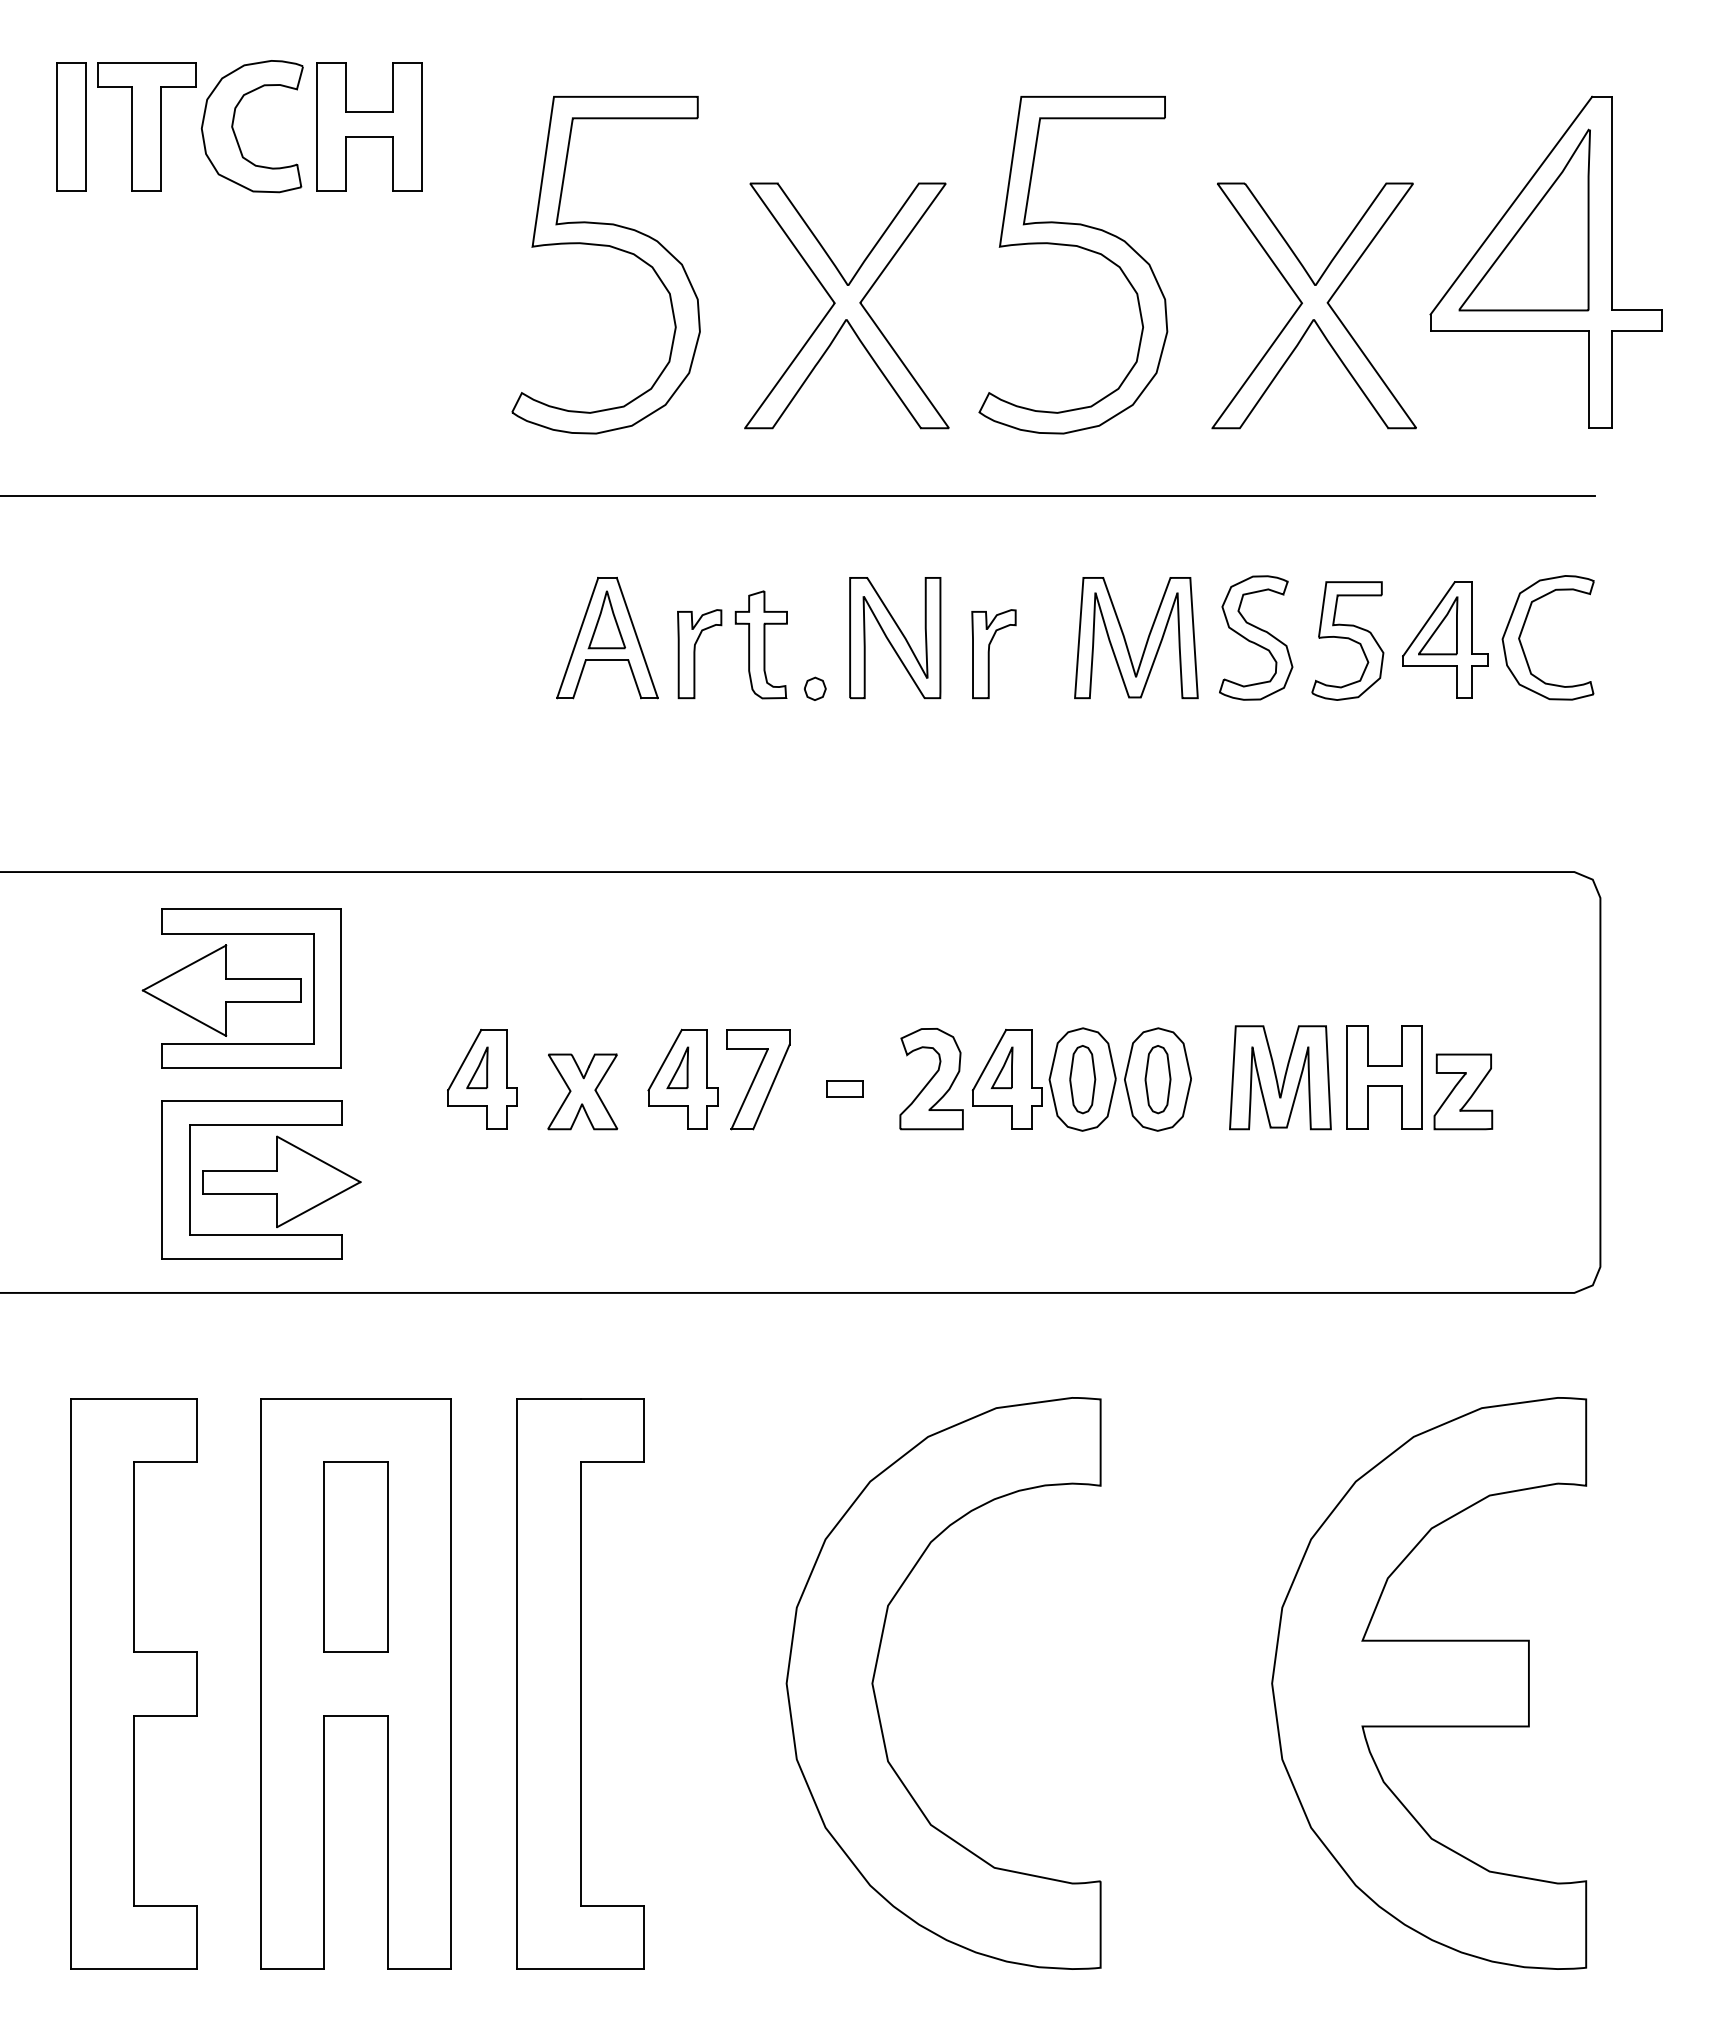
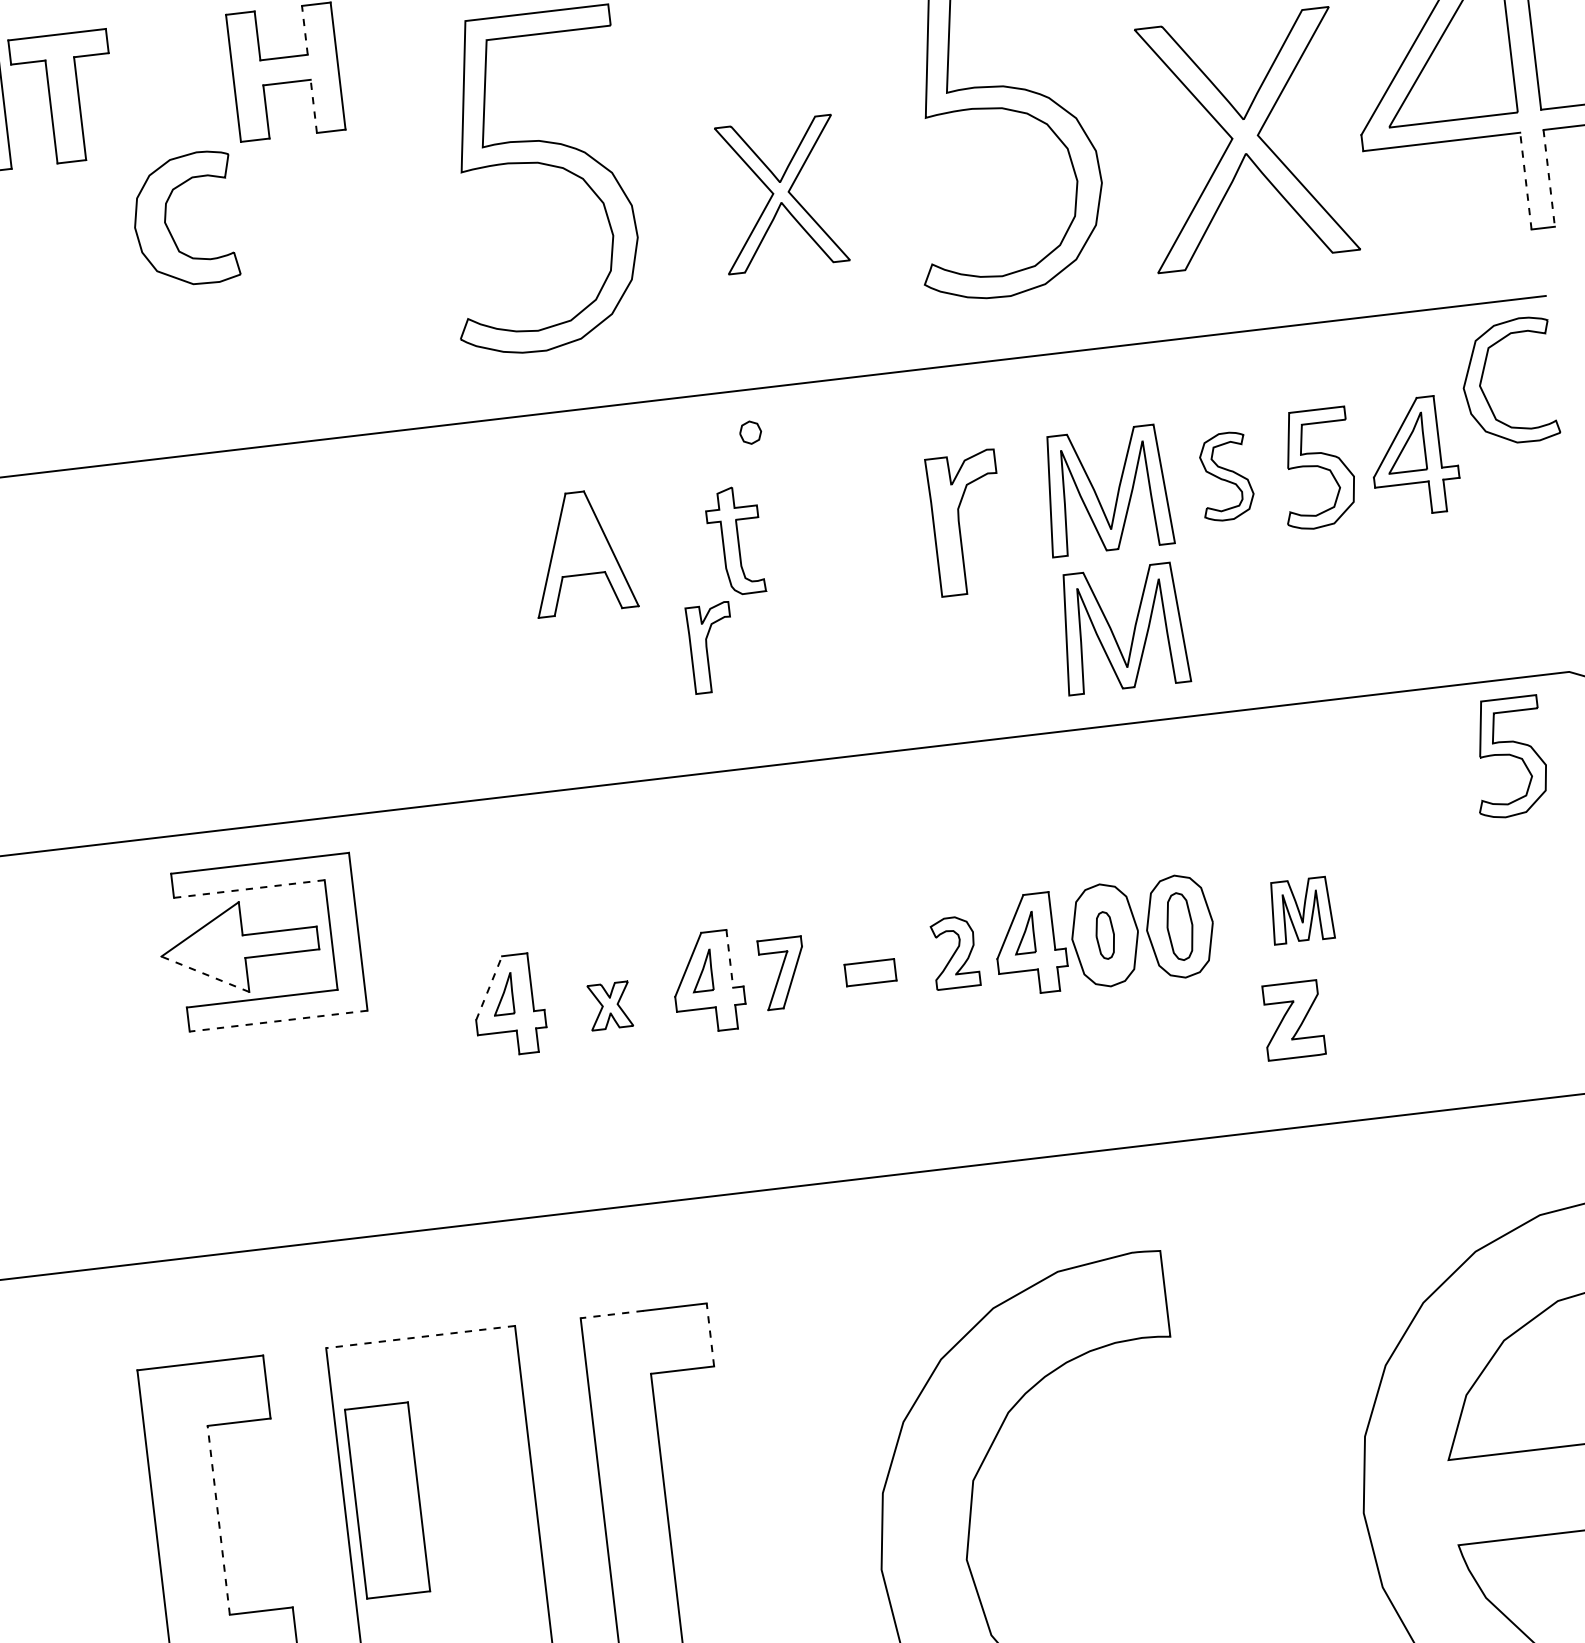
line: (393, 87) -> (304, 30), solid -> dashed
part: (235, 132) -> (169, 227), moved
line: (393, 163) -> (313, 105), solid -> dashed
part: (846, 305) -> (780, 194), size x0.6
line: (1588, 379) -> (1525, 181), solid -> dashed
line: (1612, 379) -> (1549, 178), solid -> dashed
part: (606, 619) -> (578, 534), removed
part: (1523, 629) -> (1483, 376), moved
part: (1256, 637) -> (1226, 476), size x0.7
part: (895, 638) -> (867, 519), removed
part: (699, 654) -> (711, 648), moved
part: (993, 654) -> (966, 523), size x1.6
part: (815, 688) -> (750, 432), moved
part: (1146, 779) -> (1133, 629), added
line: (238, 933) -> (249, 888), solid -> dashed
part: (1504, 949) -> (1508, 757), added
line: (184, 1012) -> (205, 973), solid -> dashed
line: (707, 1059) -> (730, 959), solid -> dashed
line: (464, 1060) -> (488, 988), solid -> dashed
line: (251, 1068) -> (278, 1021), solid -> dashed
part: (1280, 1077) -> (1301, 910), size x0.6
part: (1384, 1077) -> (1404, 898), removed
part: (758, 1079) -> (783, 973), size x0.7
part: (931, 1079) -> (954, 952), size x0.7
part: (1082, 1079) -> (1104, 935), size x0.7
part: (844, 1088) -> (869, 972), size x1.4
part: (582, 1091) -> (609, 1005), size x0.6
part: (1463, 1091) -> (1293, 1019), moved
part: (261, 1179) -> (301, 1130), removed
line: (355, 1398) -> (420, 1336), solid -> dashed
line: (548, 1398) -> (611, 1314), solid -> dashed
line: (644, 1430) -> (710, 1335), solid -> dashed
line: (134, 1556) -> (219, 1519), solid -> dashed
part: (355, 1556) -> (386, 1499), moved

